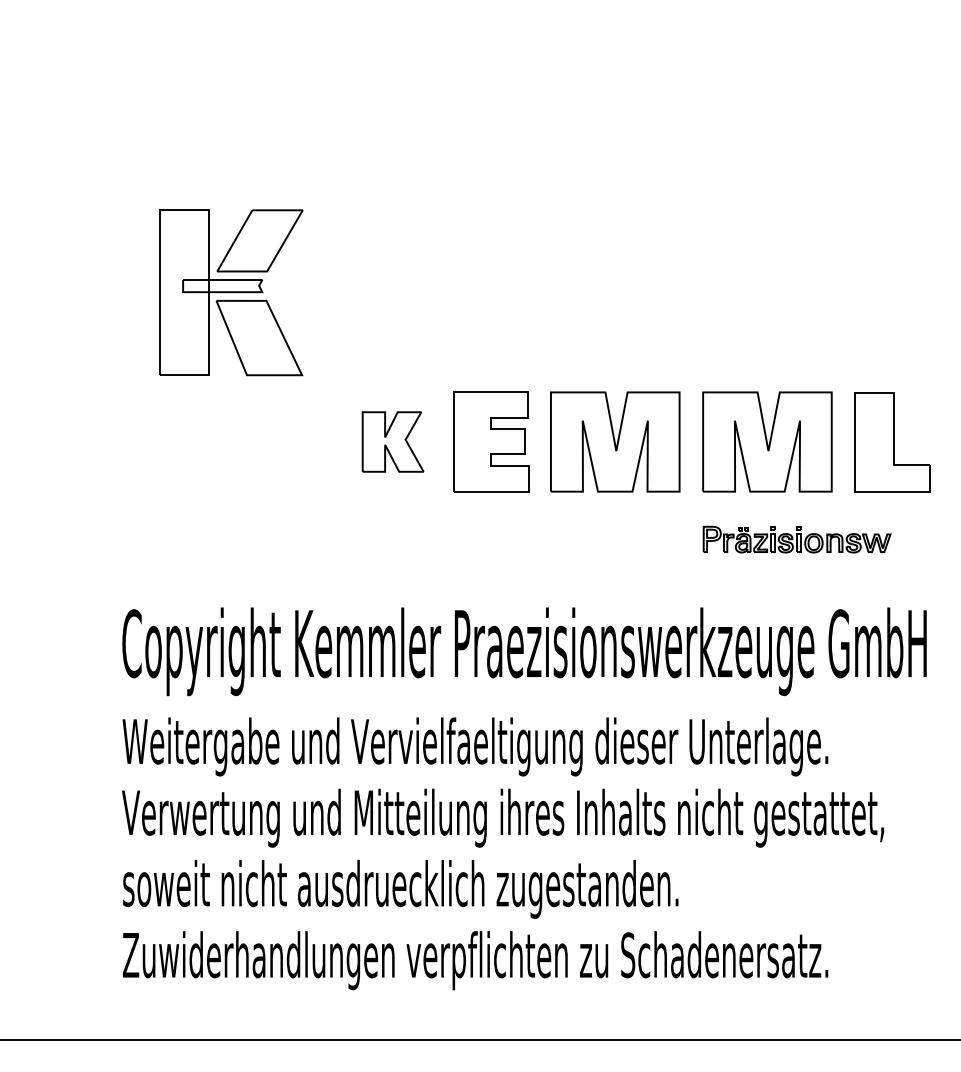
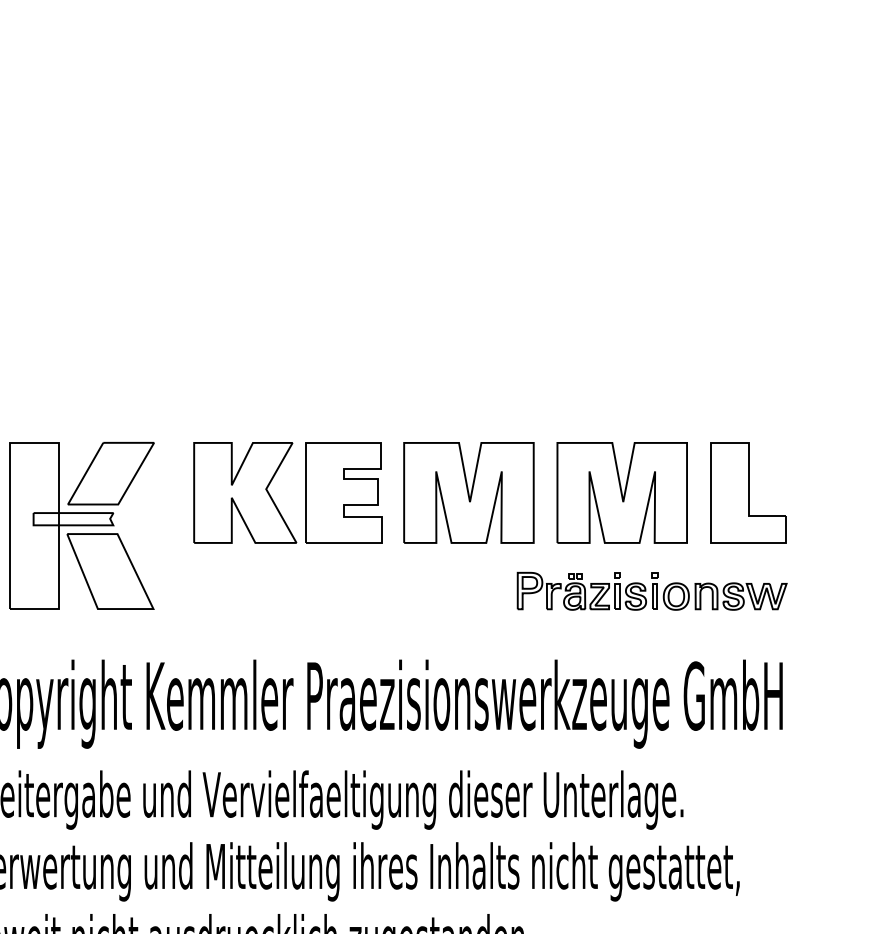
part: (231, 292) -> (82, 525), moved
part: (392, 441) -> (244, 492), size x1.67
part: (796, 539) -> (651, 591), size x1.43

